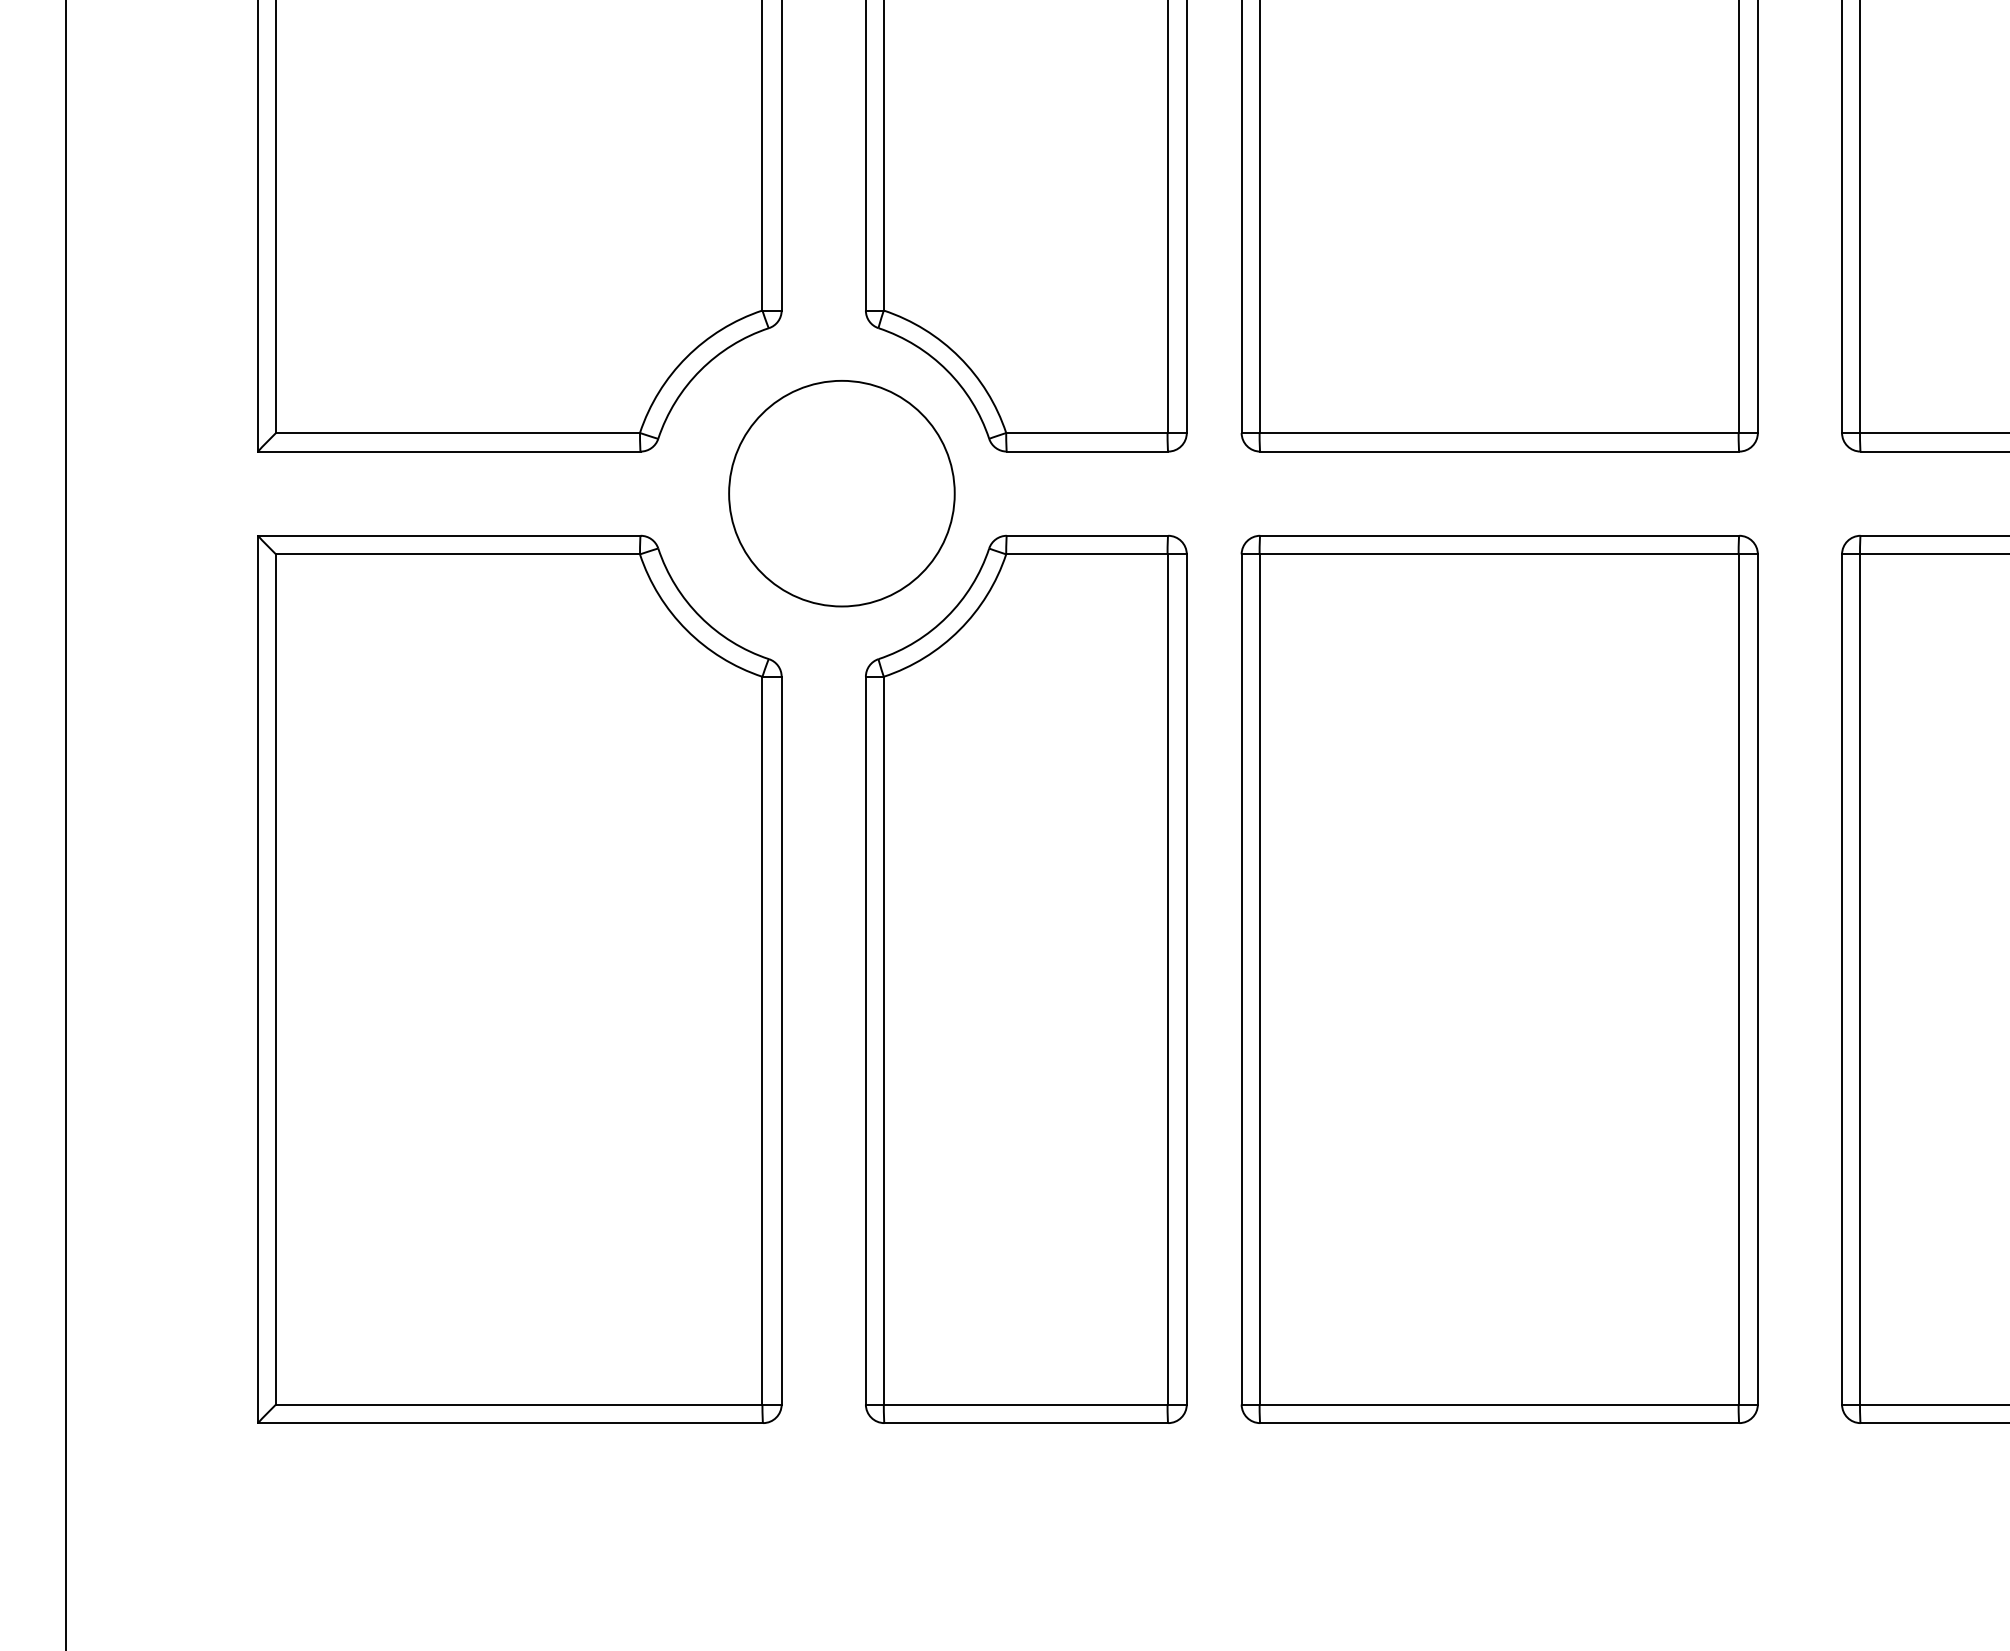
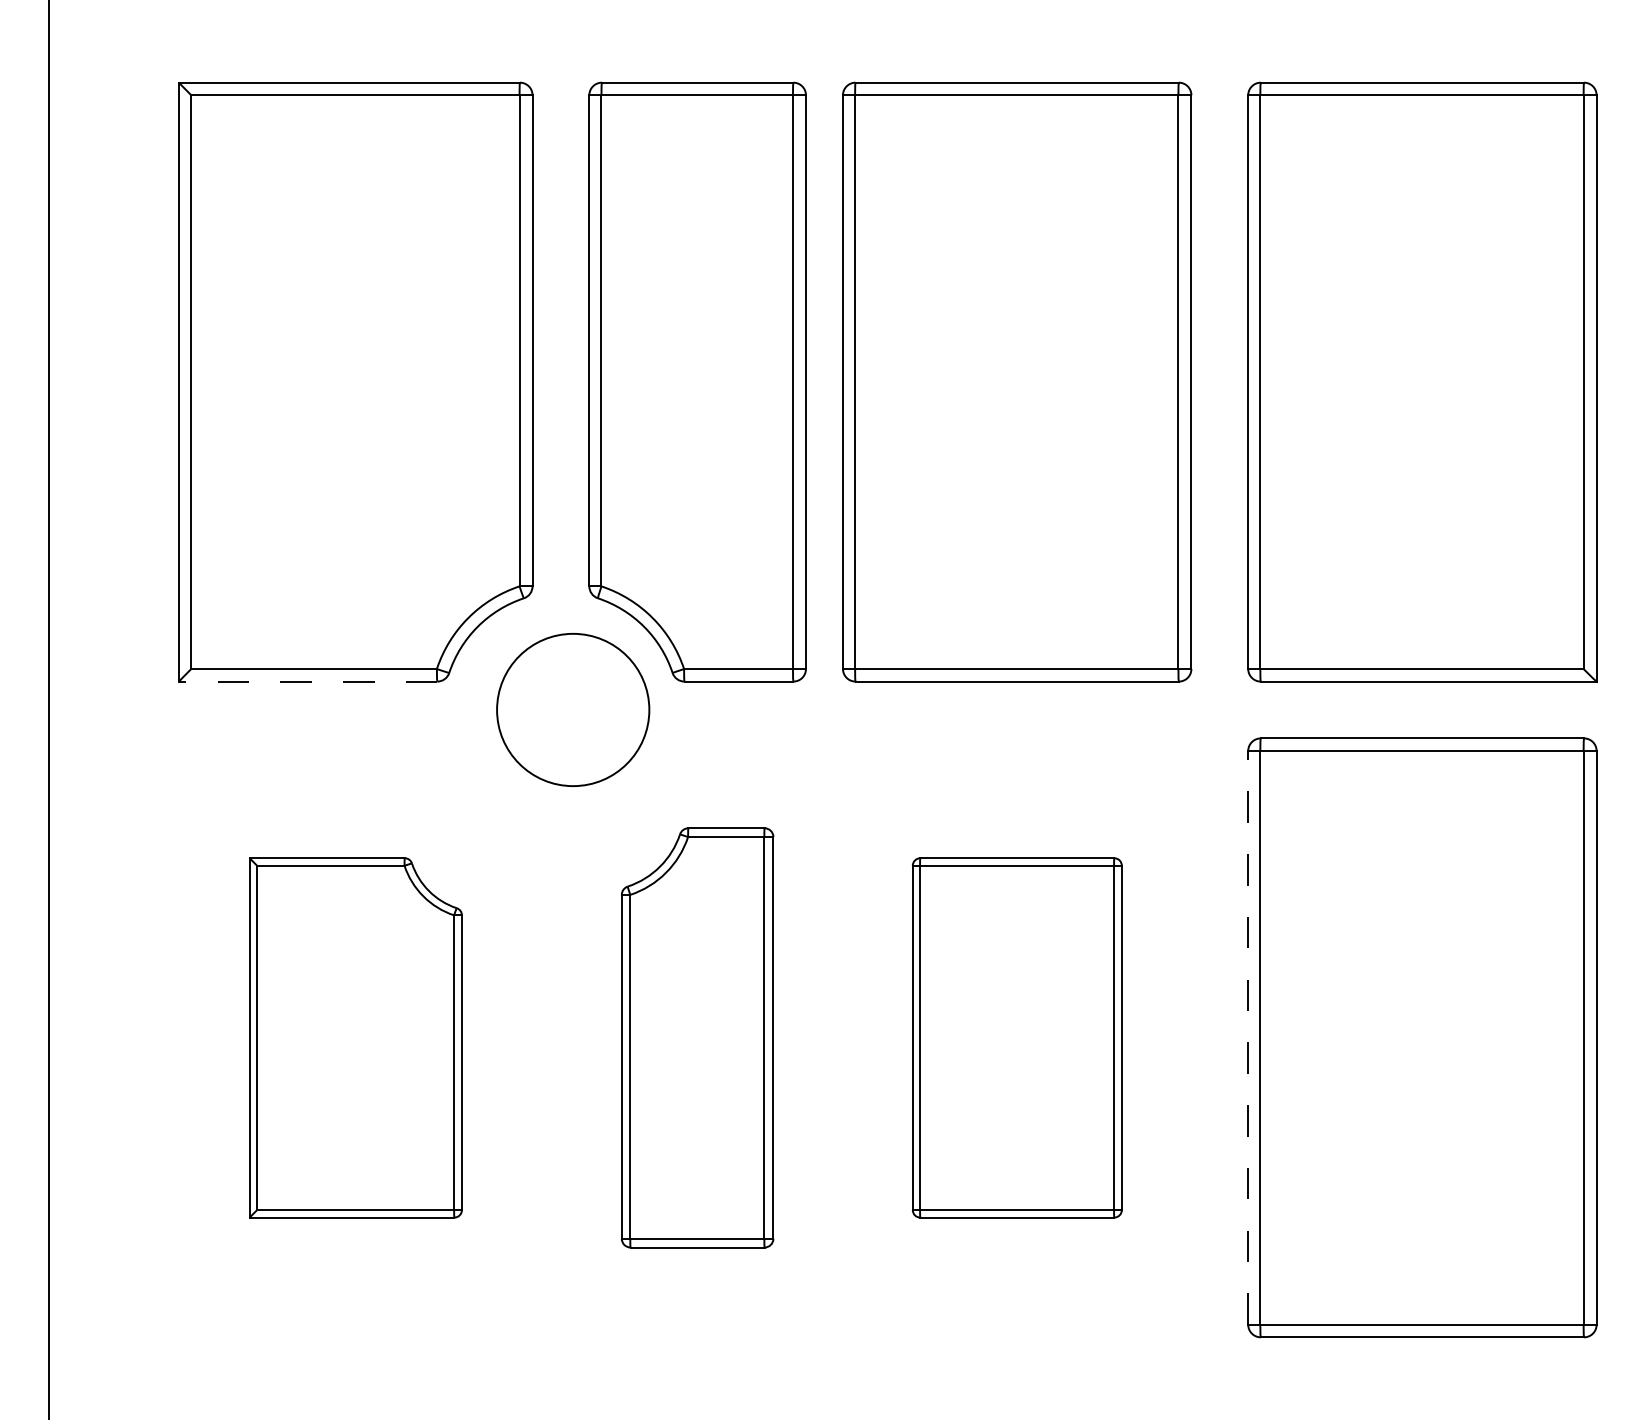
line: (448, 451) -> (307, 681), solid -> dashed
part: (519, 978) -> (355, 1037), size x0.6
part: (1026, 978) -> (697, 1037), size x0.7
part: (1500, 978) -> (1017, 1037), size x0.6
line: (1842, 978) -> (1248, 1037), solid -> dashed

